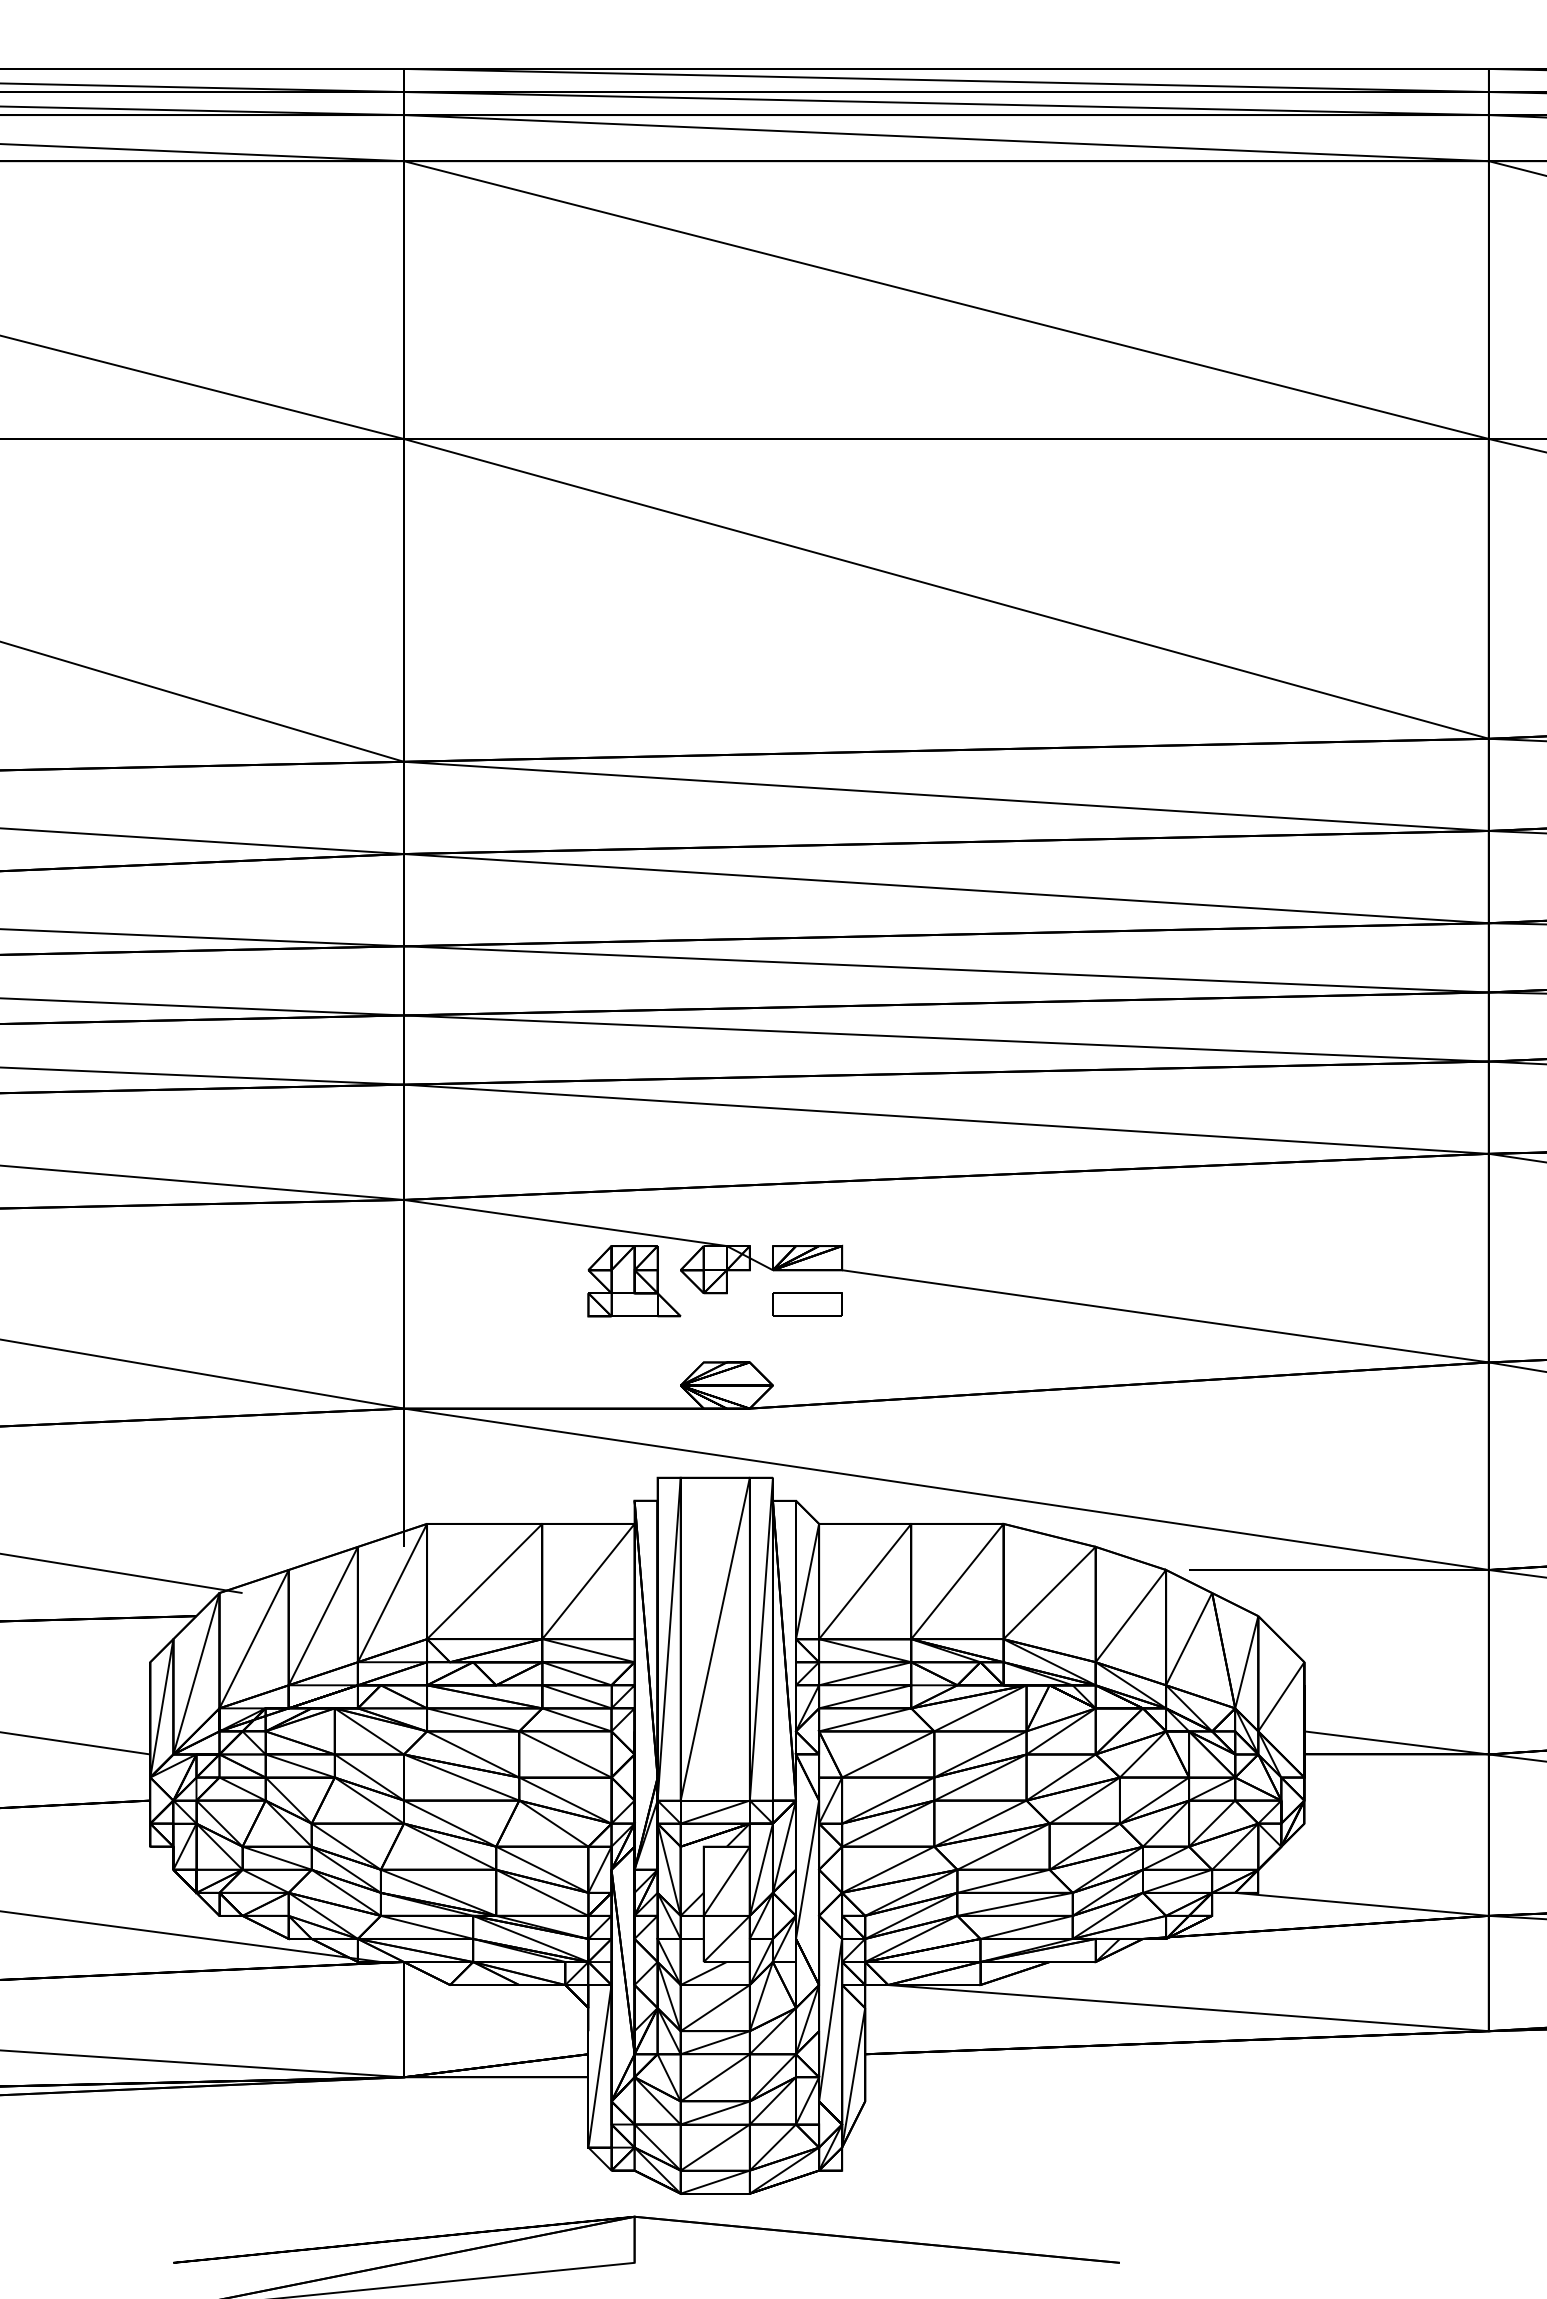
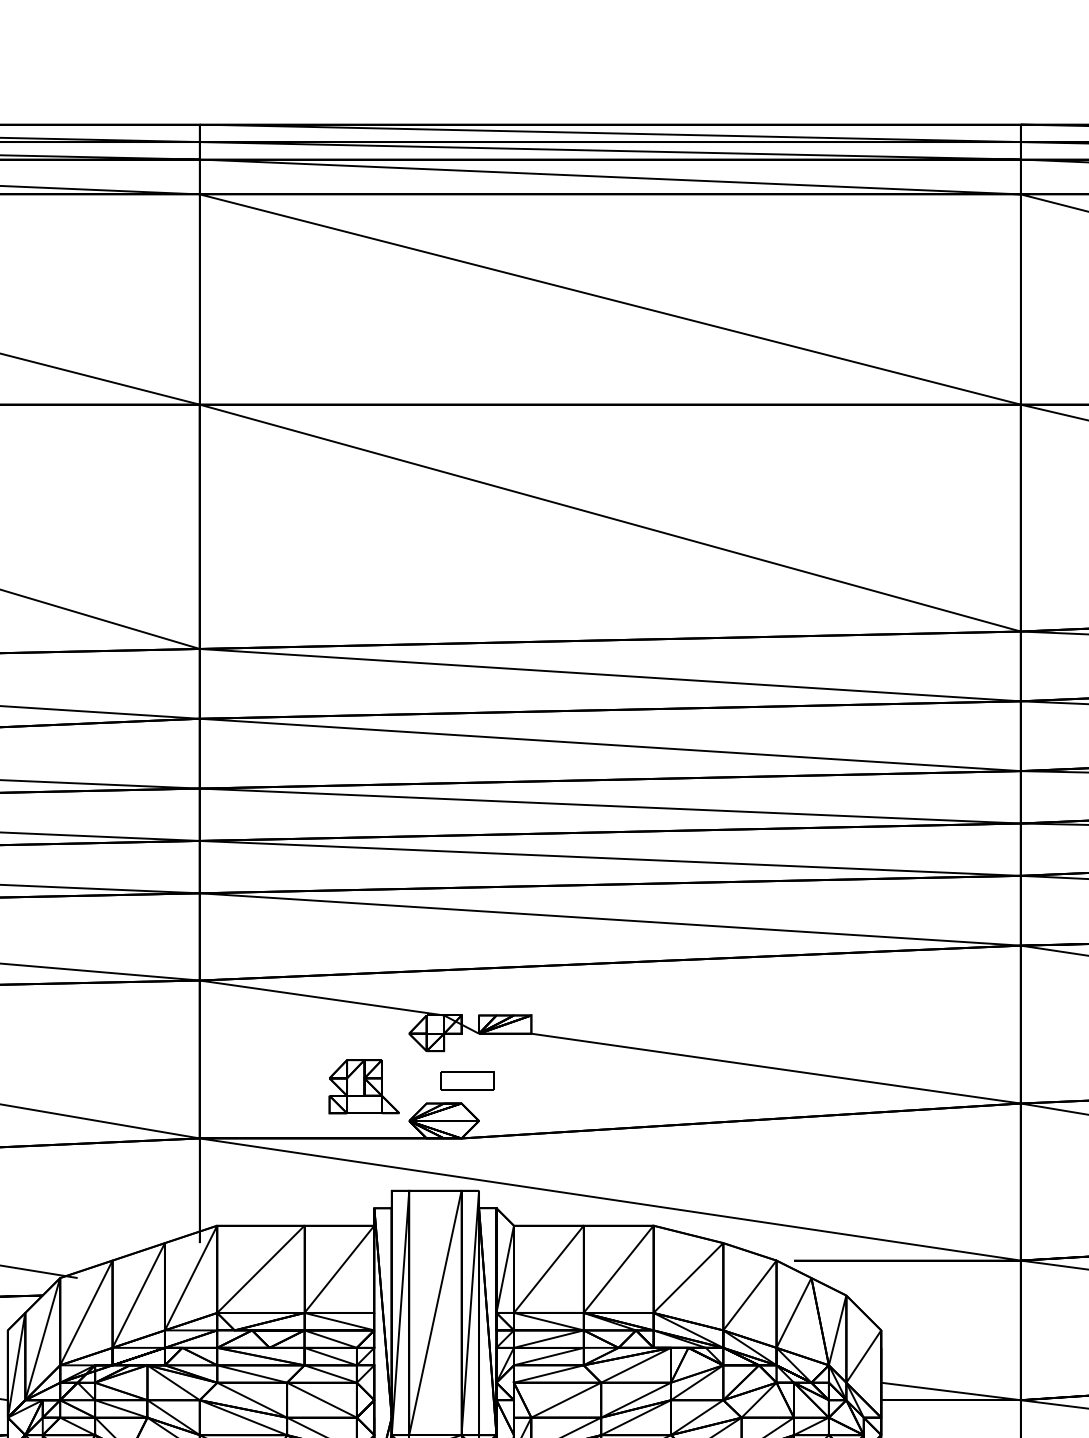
part: (634, 1281) -> (364, 1086), moved
part: (807, 1304) -> (467, 1080), moved

